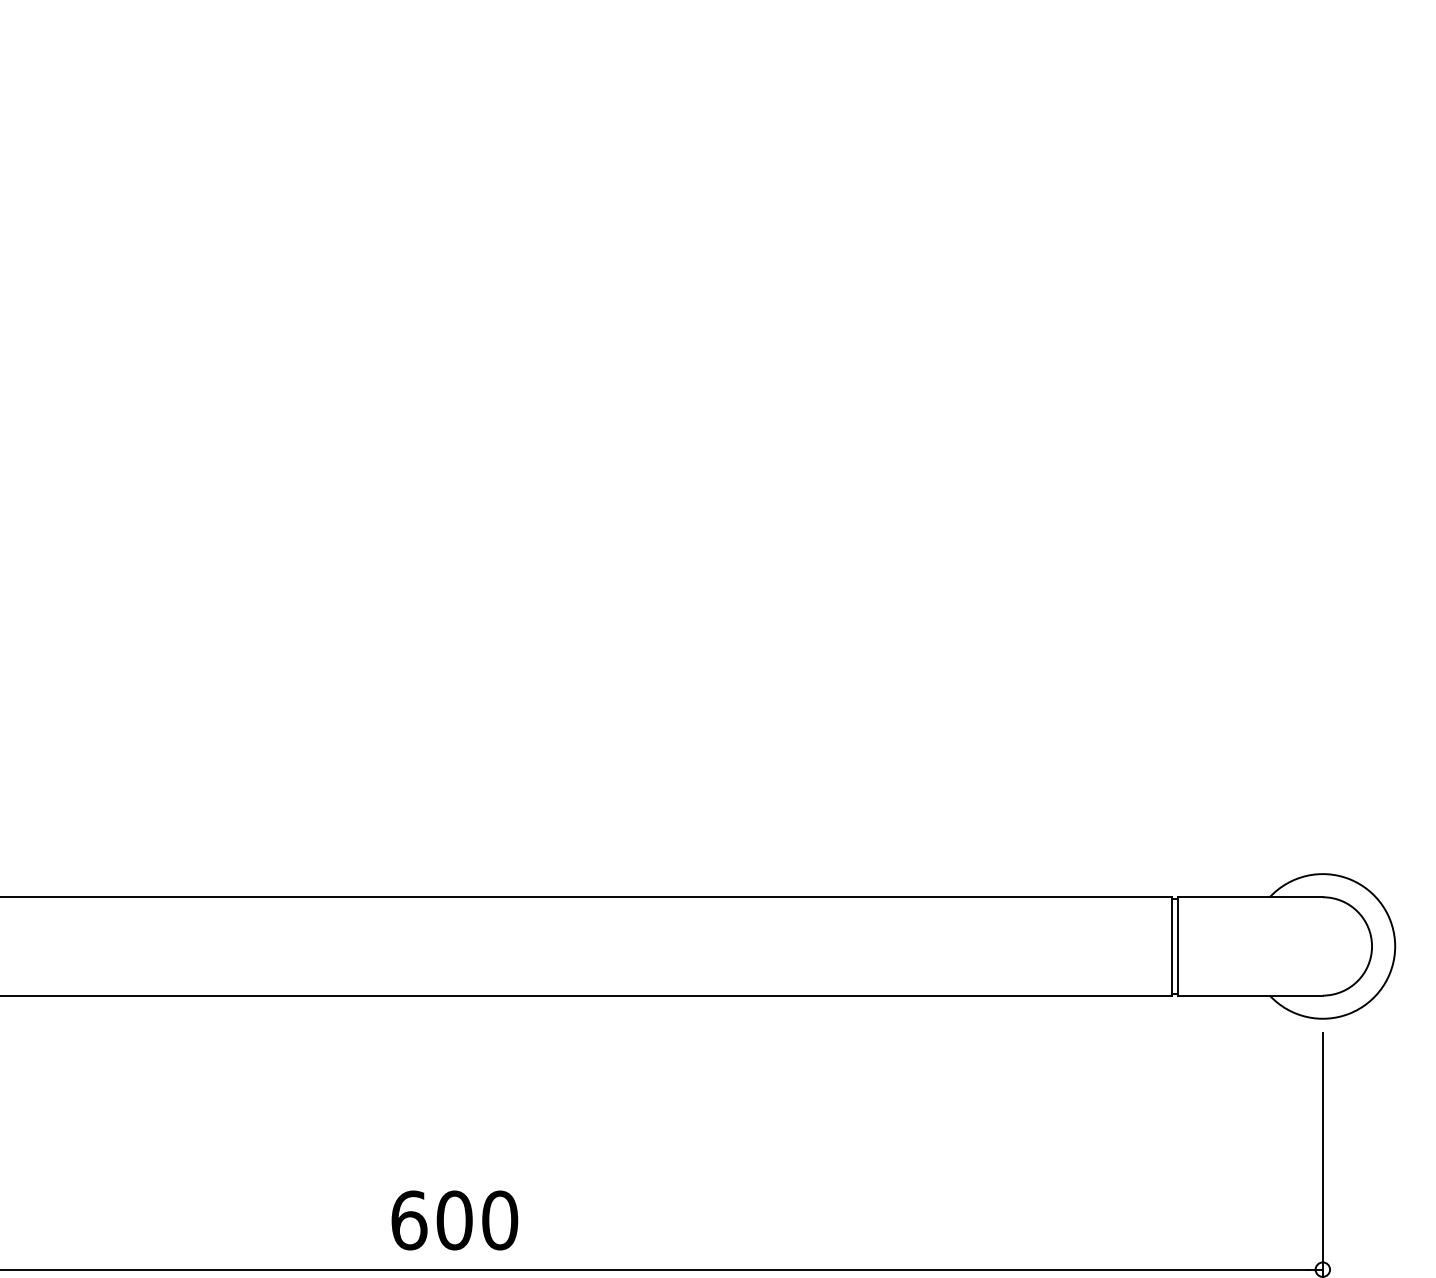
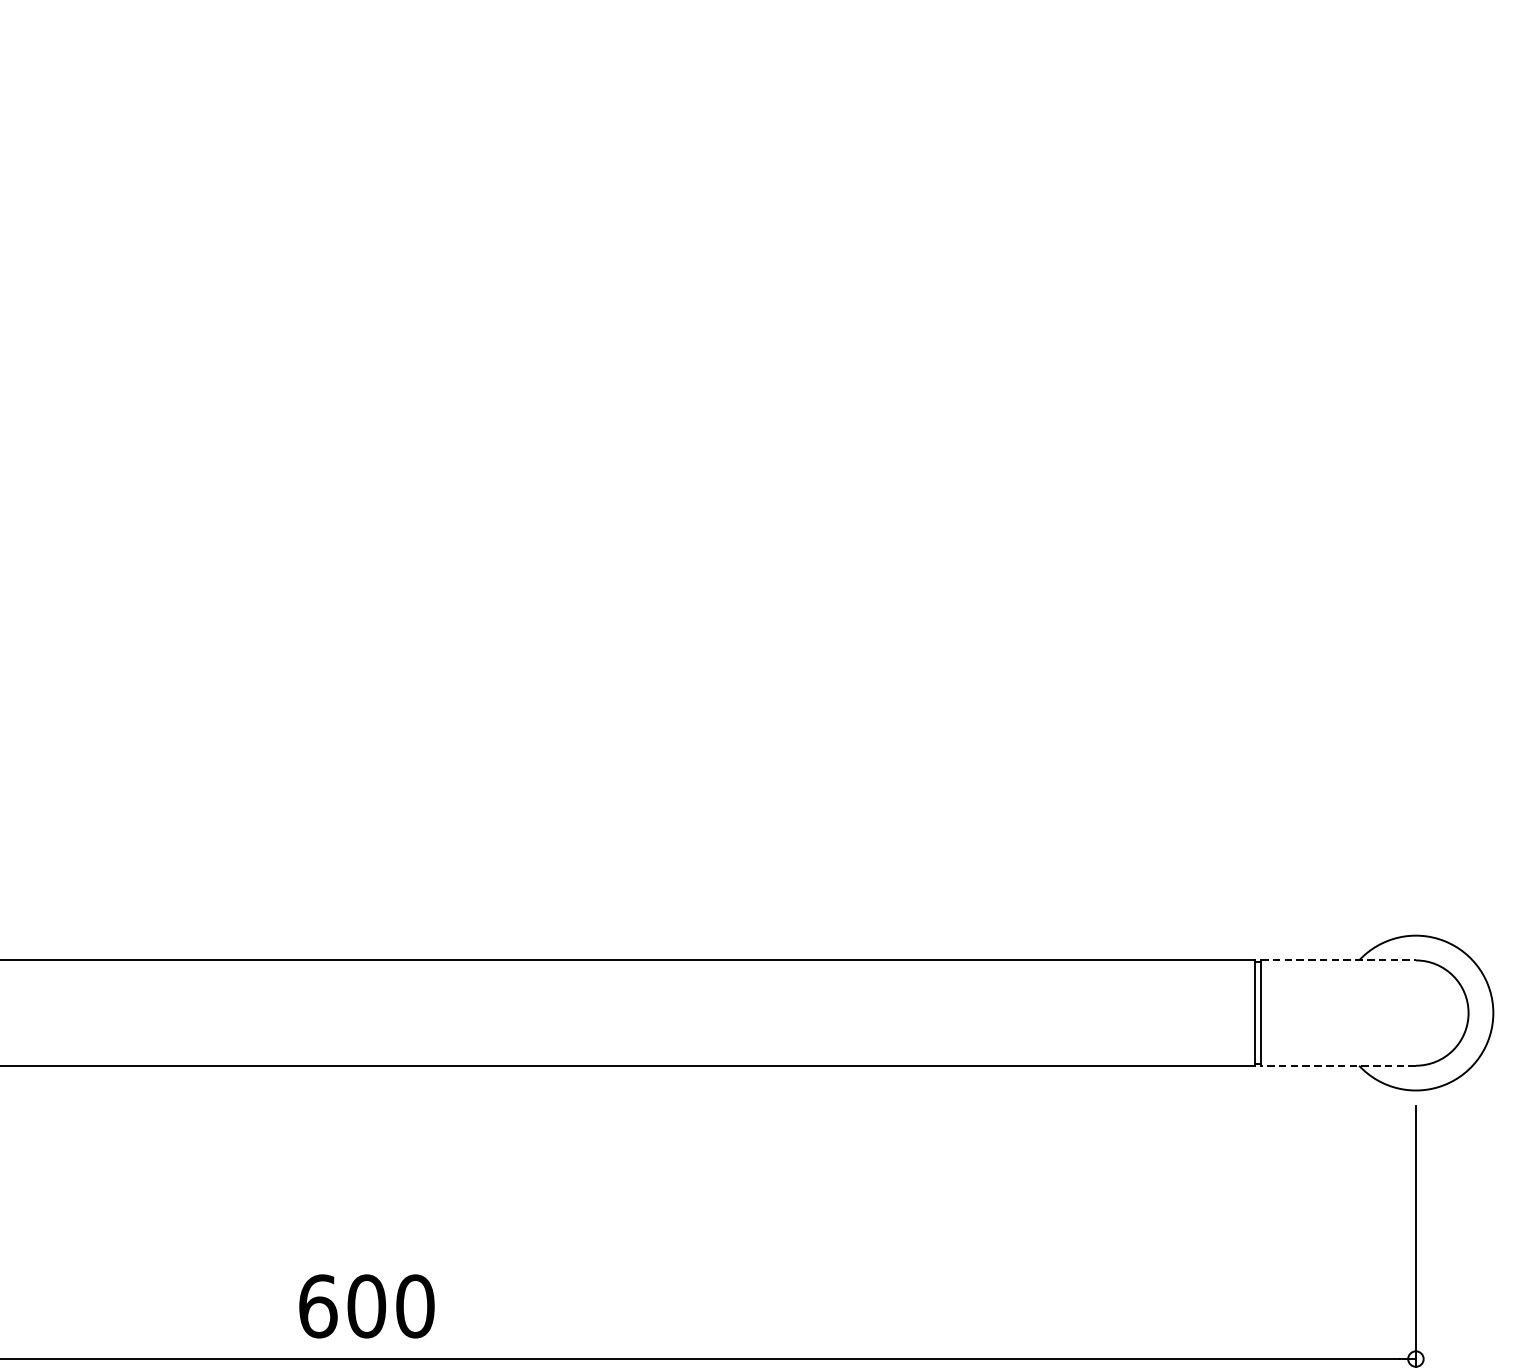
line: (1251, 897) -> (1339, 960), solid -> dashed
line: (1250, 995) -> (1338, 1065), solid -> dashed
text: (454, 1220) -> (366, 1306), moved

